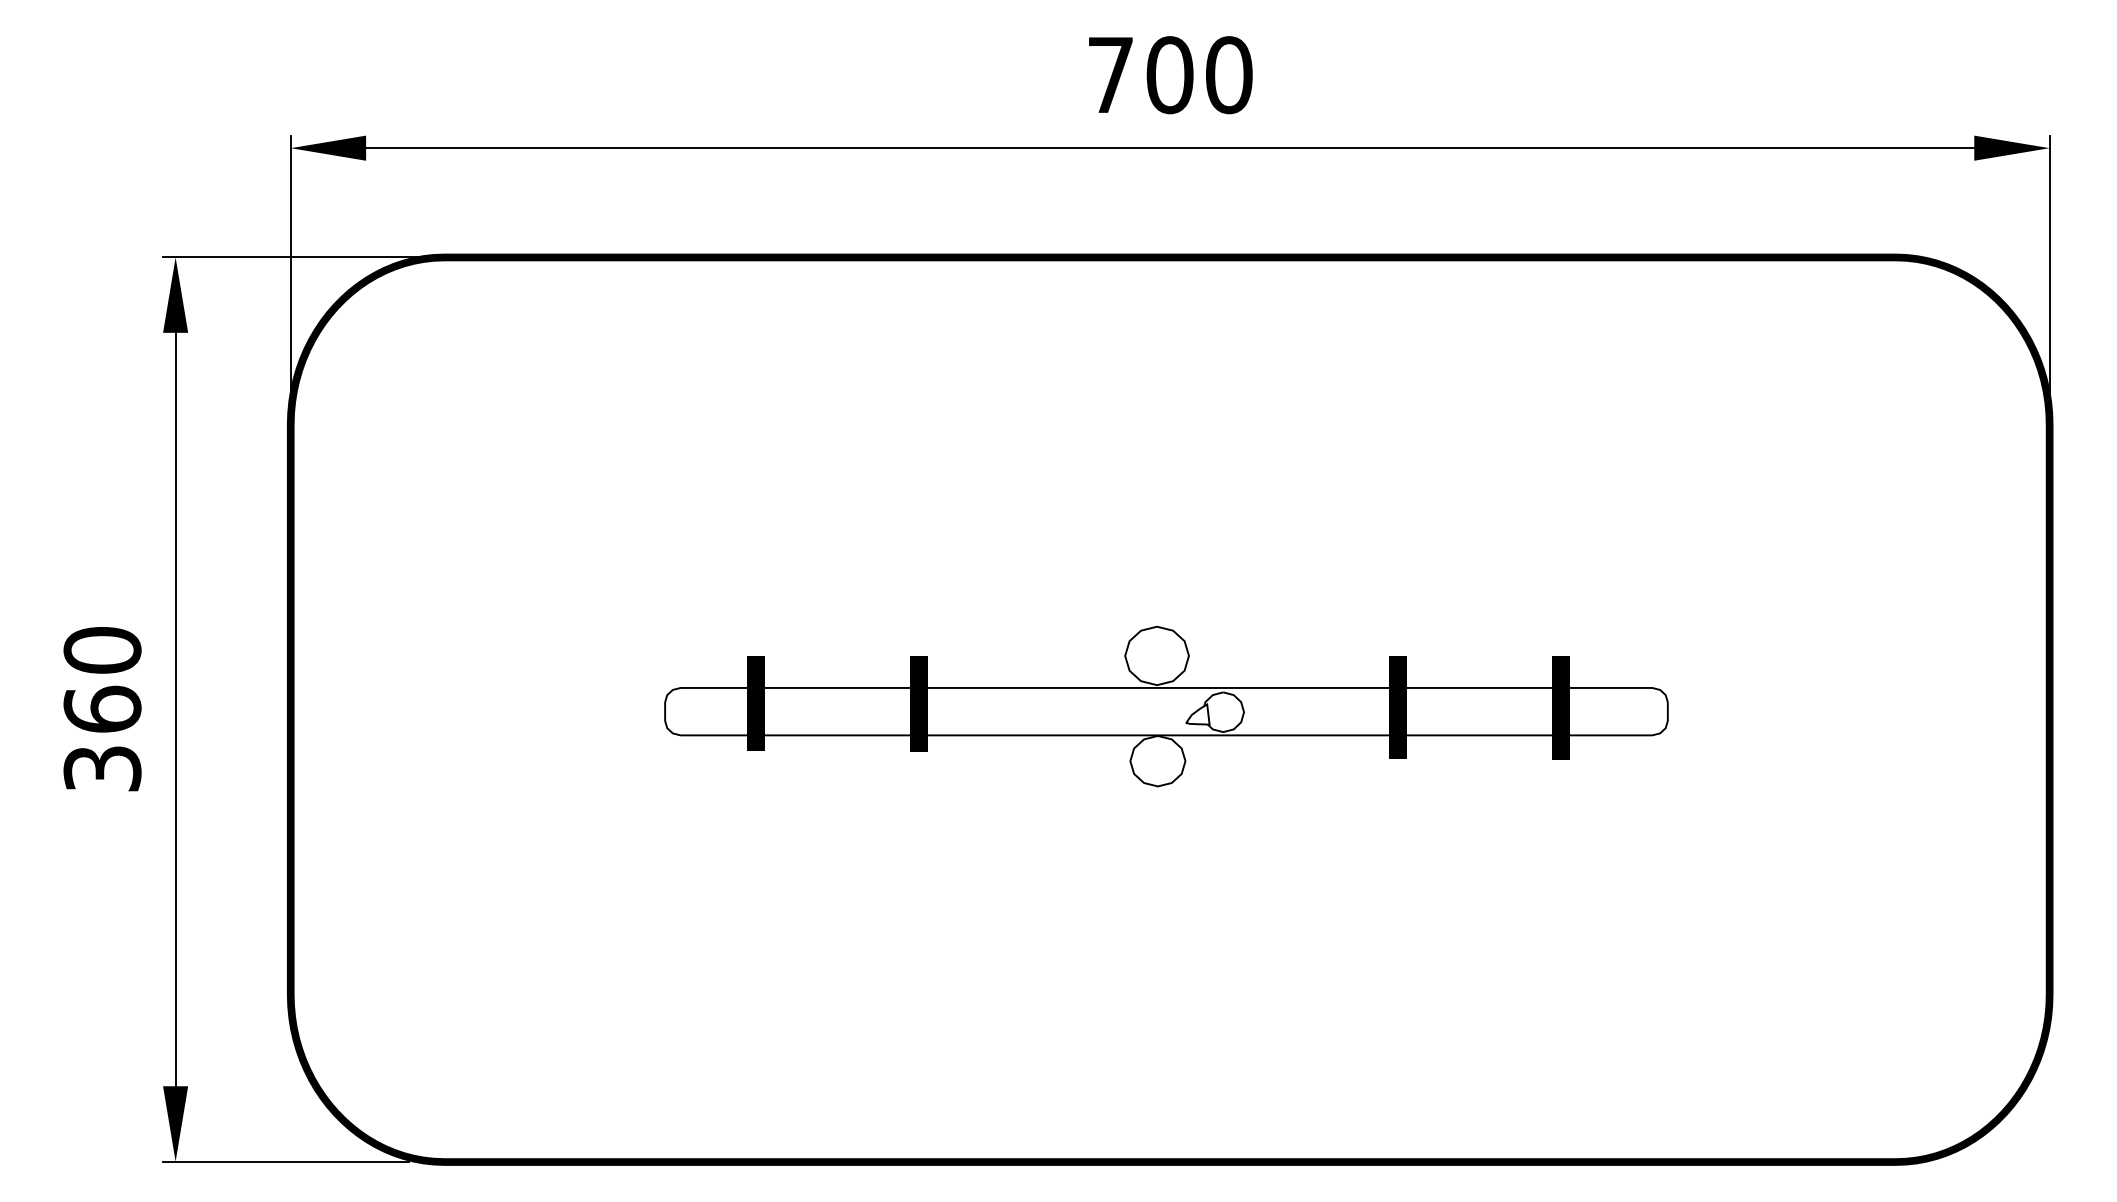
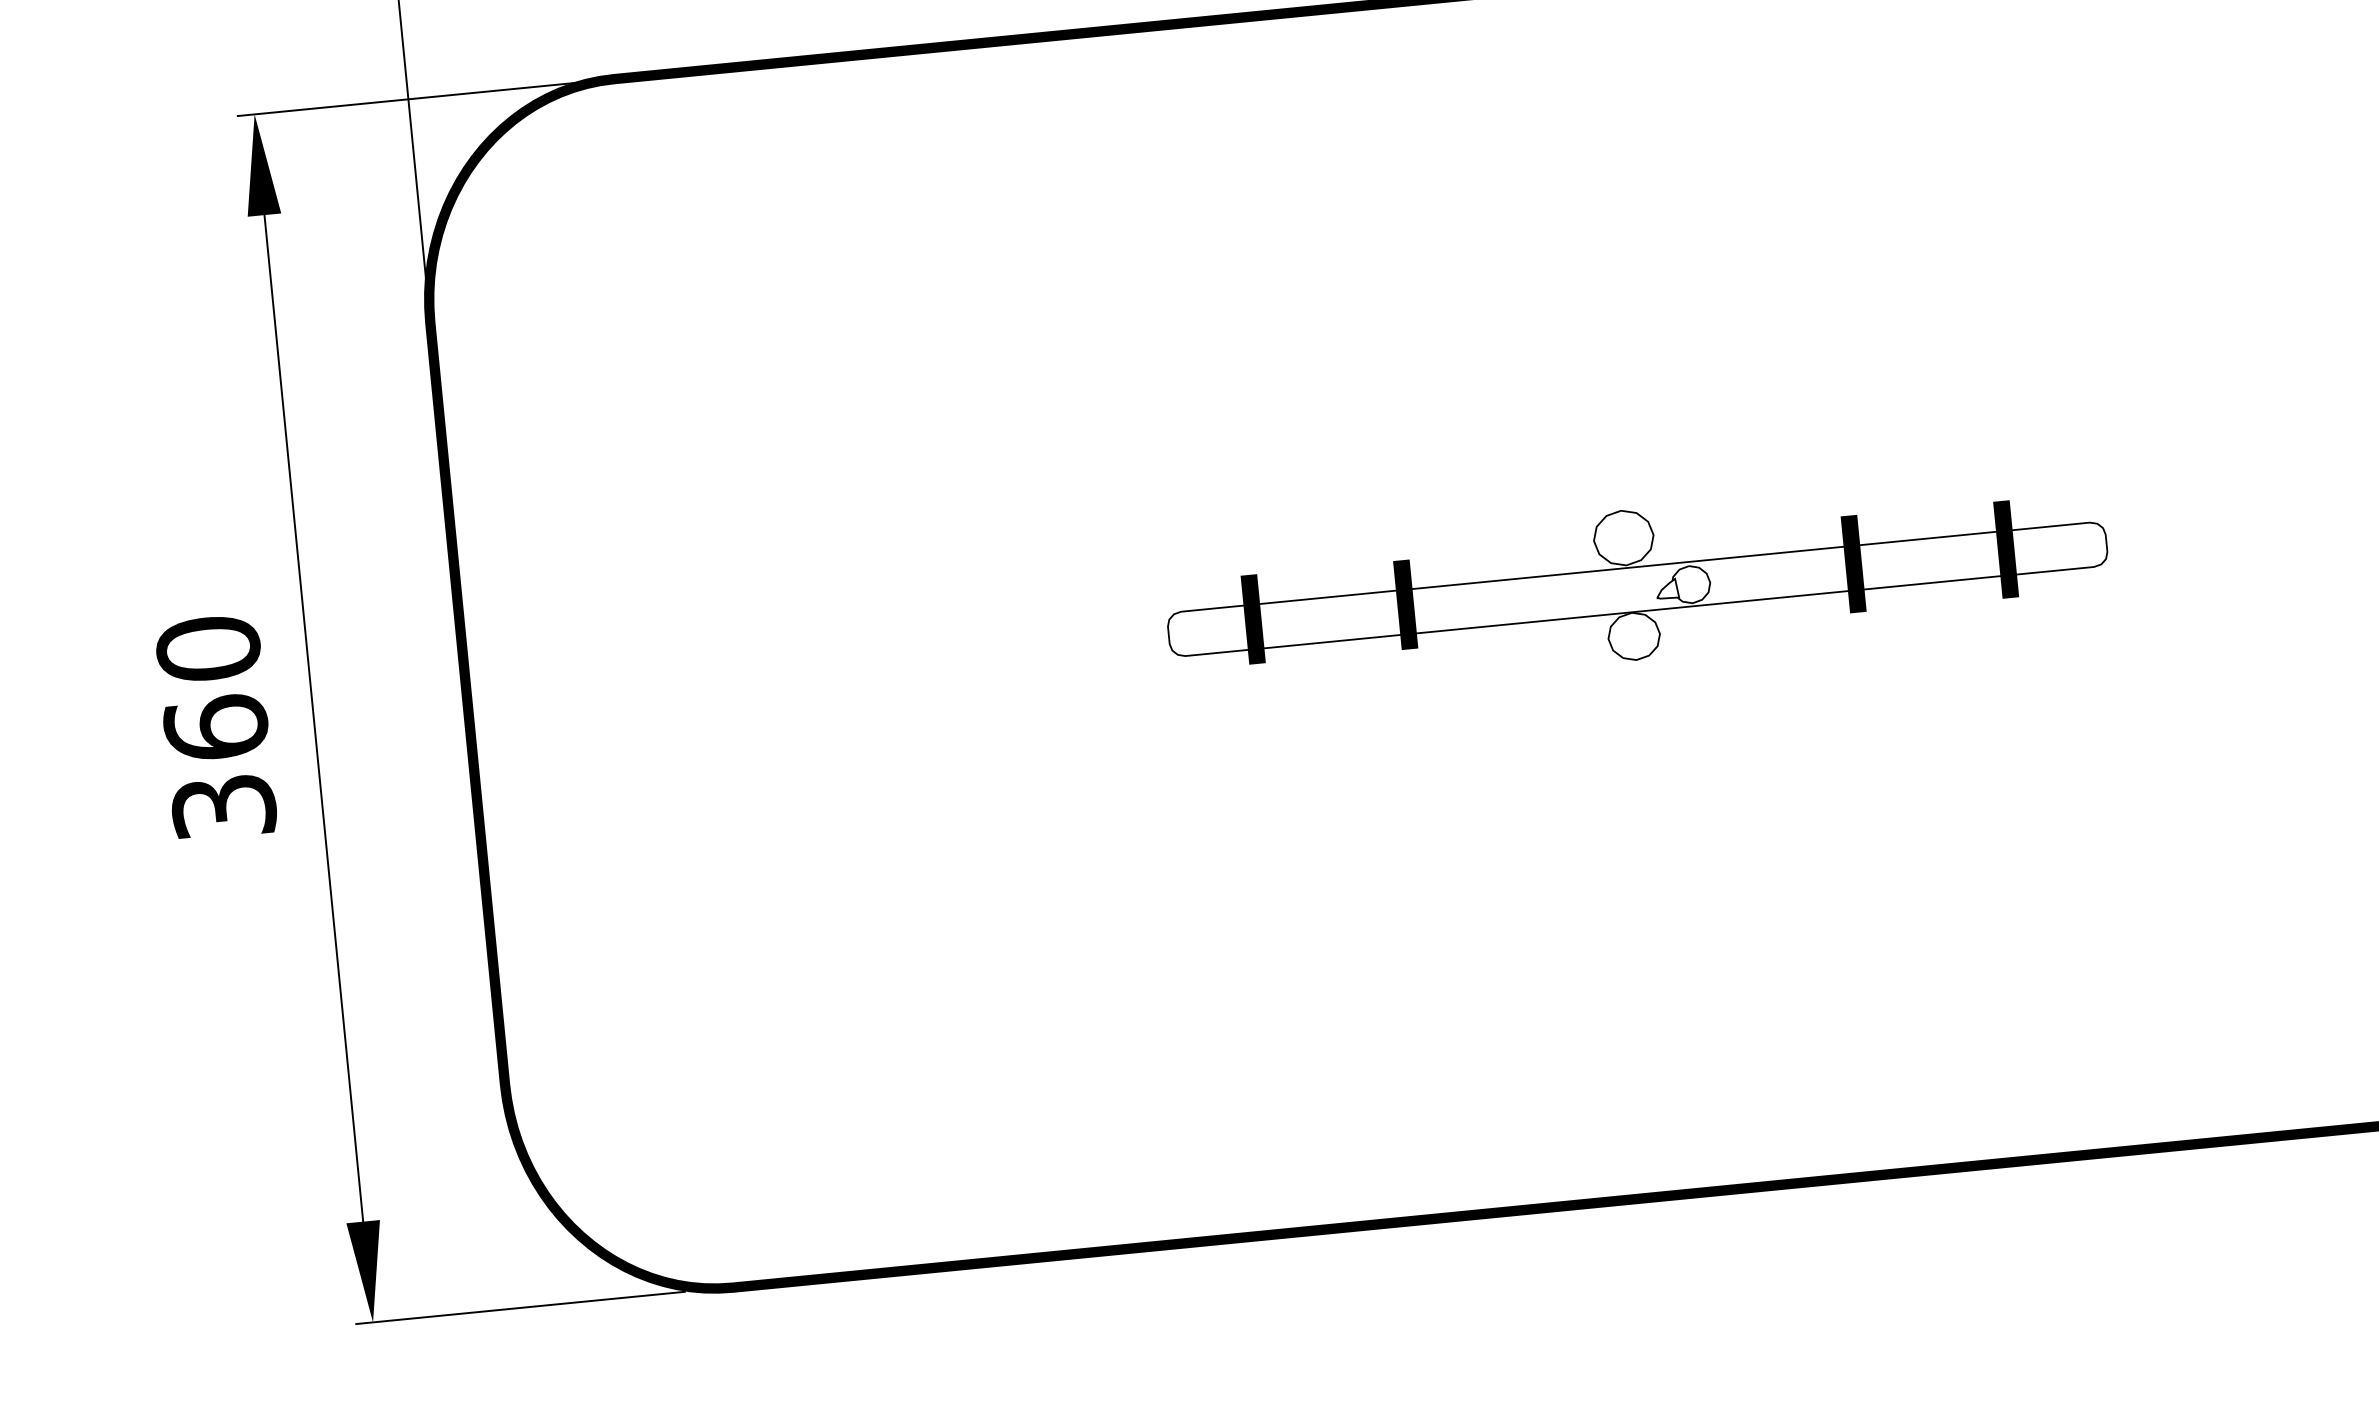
part: (1166, 706) -> (1637, 584), size x0.7

